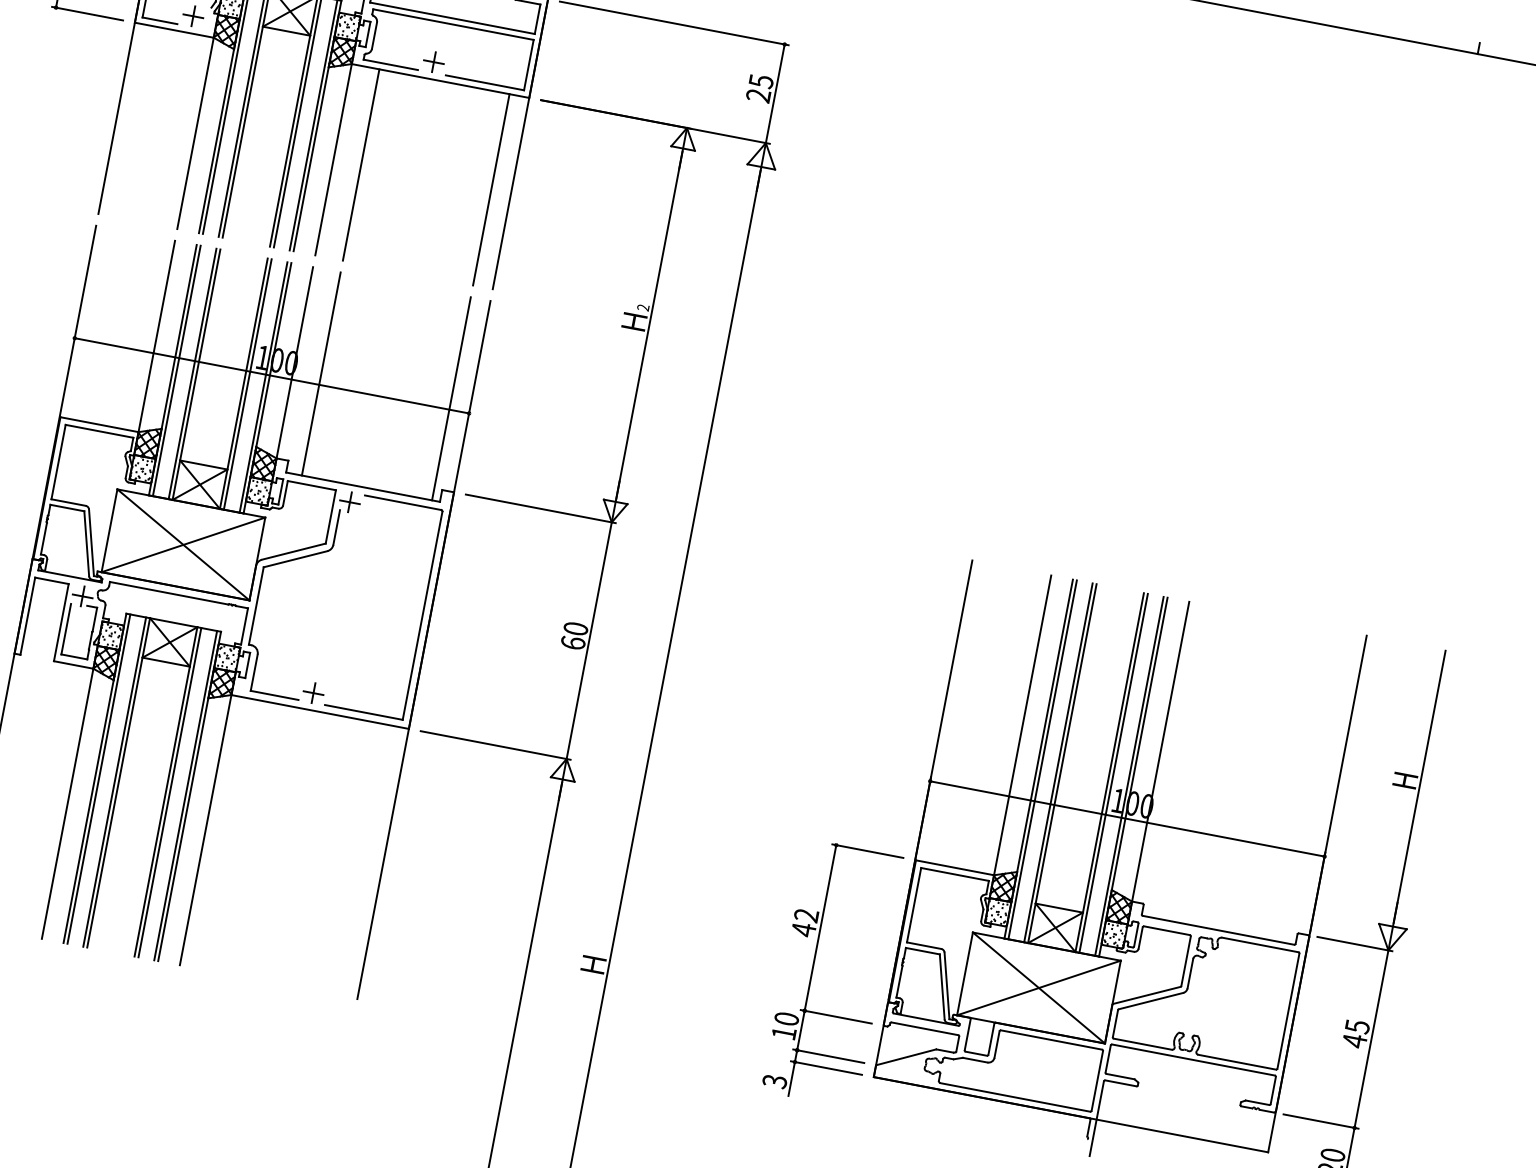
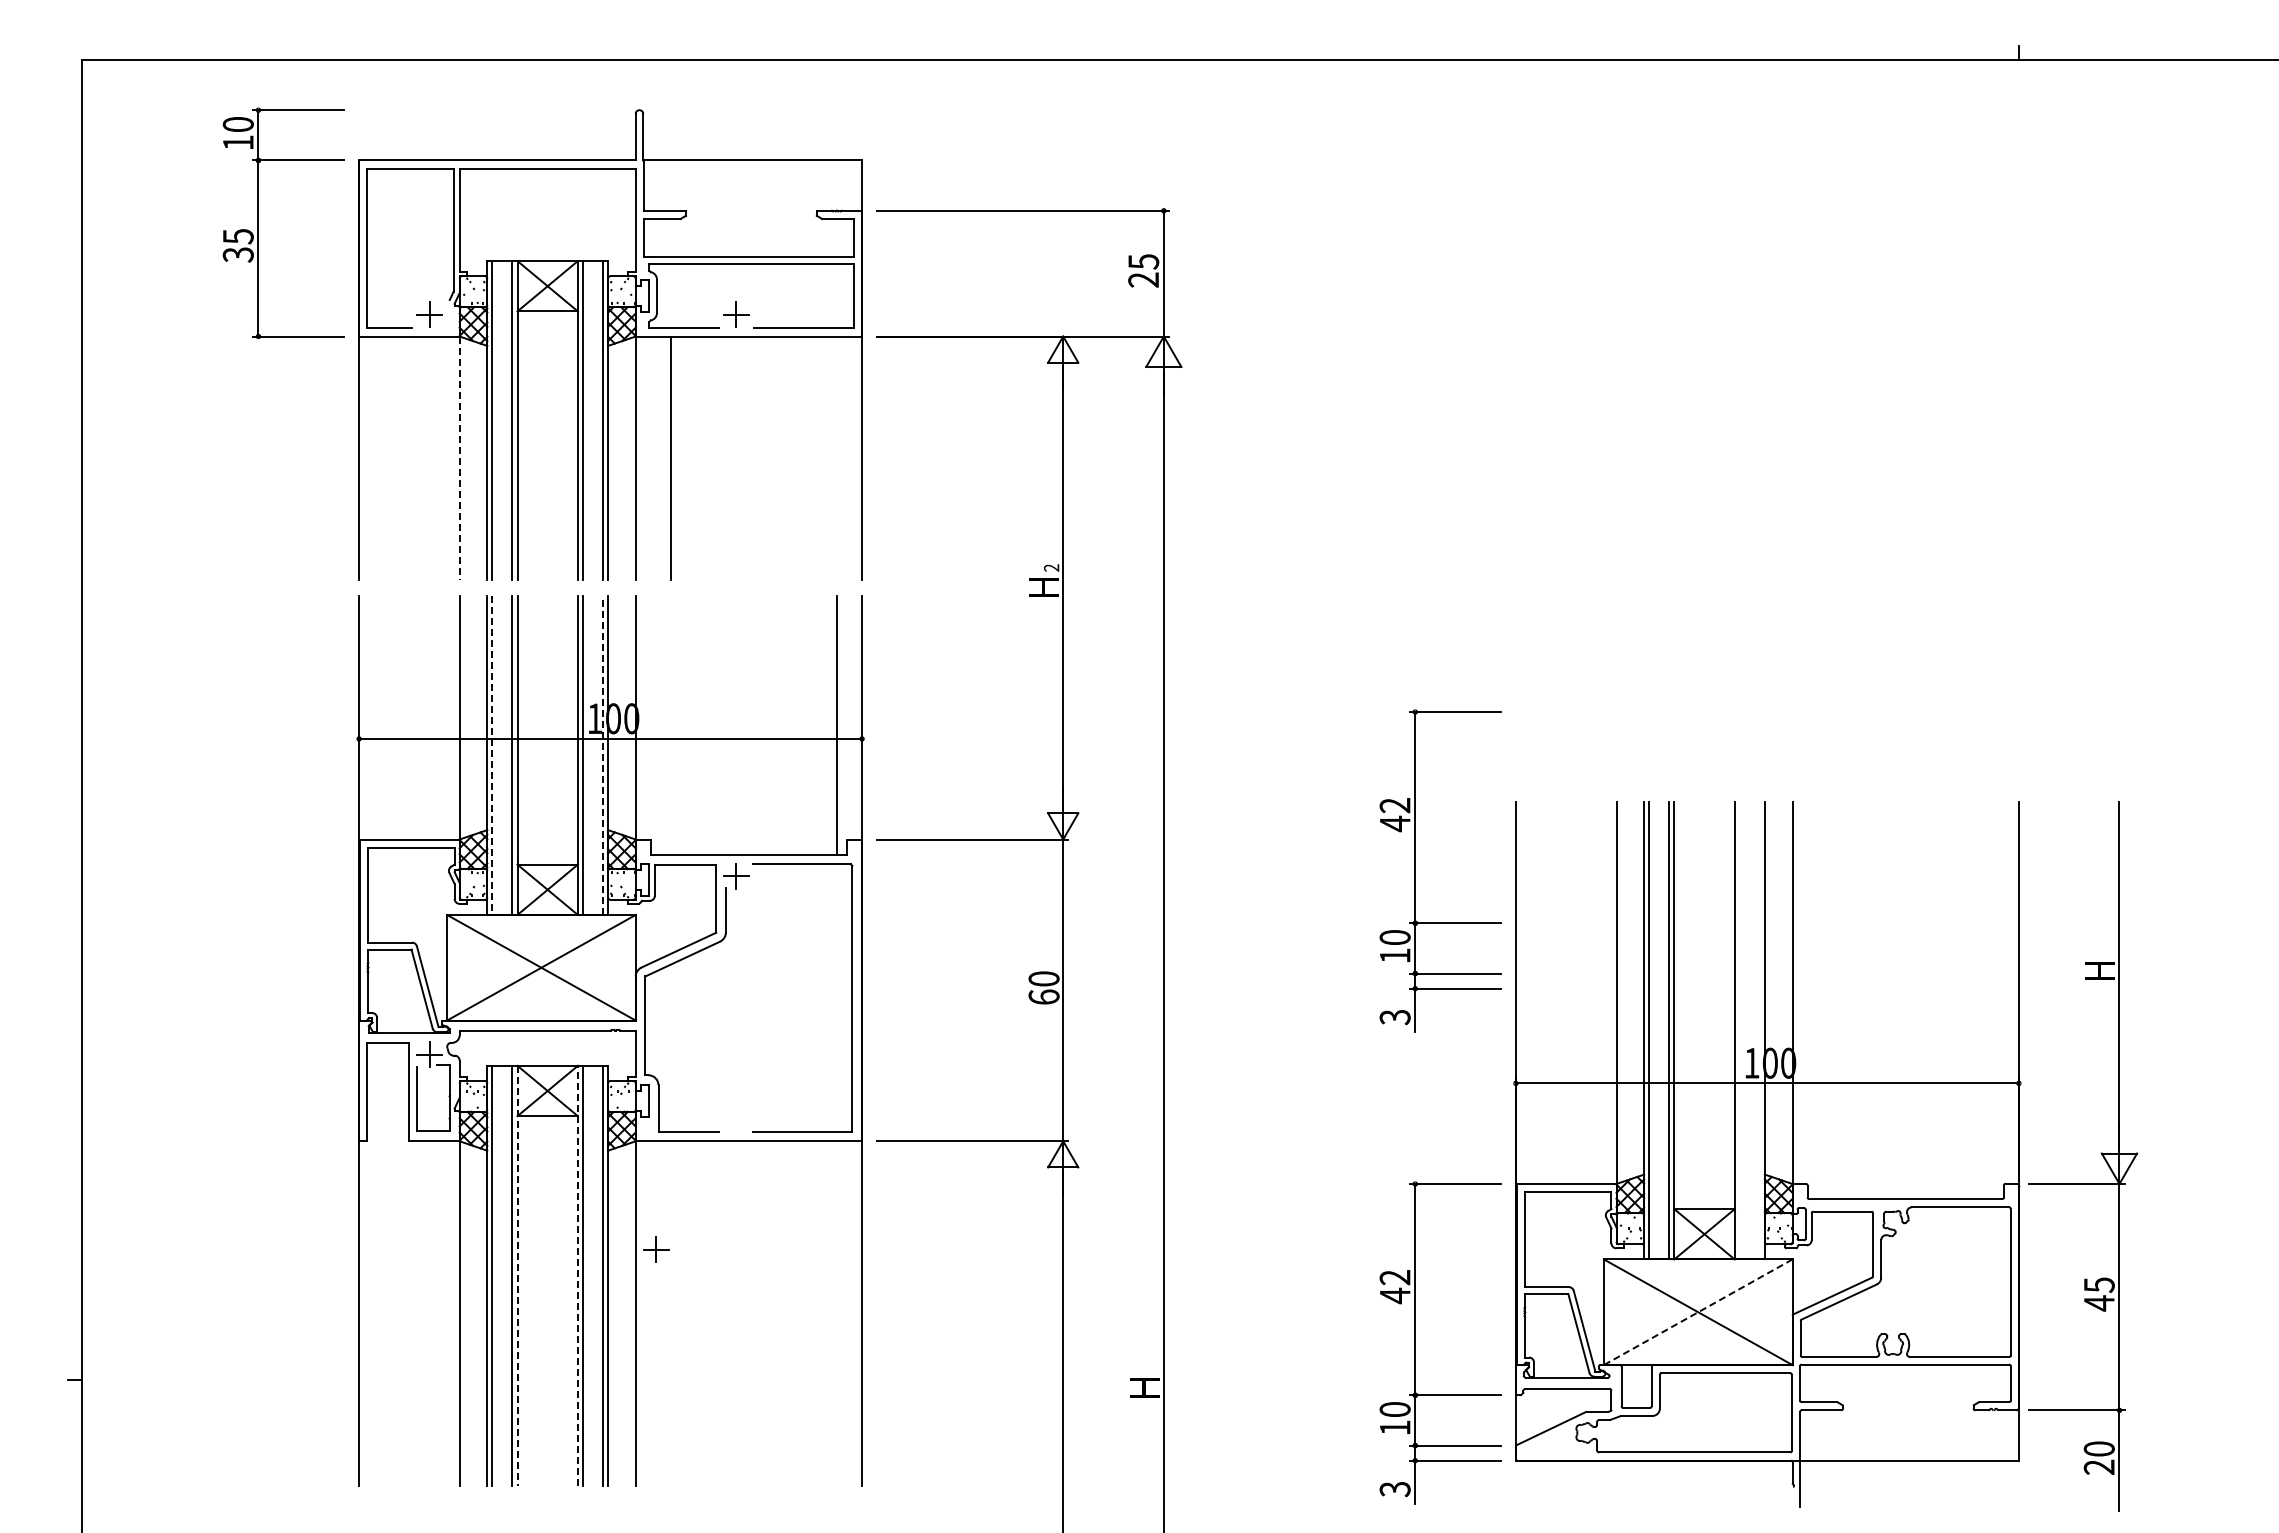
line: (195, 133) -> (459, 458), solid -> dashed
line: (490, 189) -> (836, 458), removed
line: (176, 371) -> (492, 755), solid -> dashed
line: (321, 373) -> (670, 724), removed
line: (263, 387) -> (603, 755), solid -> dashed
part: (883, 599) -> (1415, 870), added
part: (313, 693) -> (656, 1249), moved
line: (1113, 773) -> (1739, 1030), removed
line: (1129, 776) -> (1759, 1030), removed
line: (118, 782) -> (517, 1275), solid -> dashed
line: (165, 791) -> (577, 1275), solid -> dashed
line: (1038, 988) -> (1697, 1312), solid -> dashed

